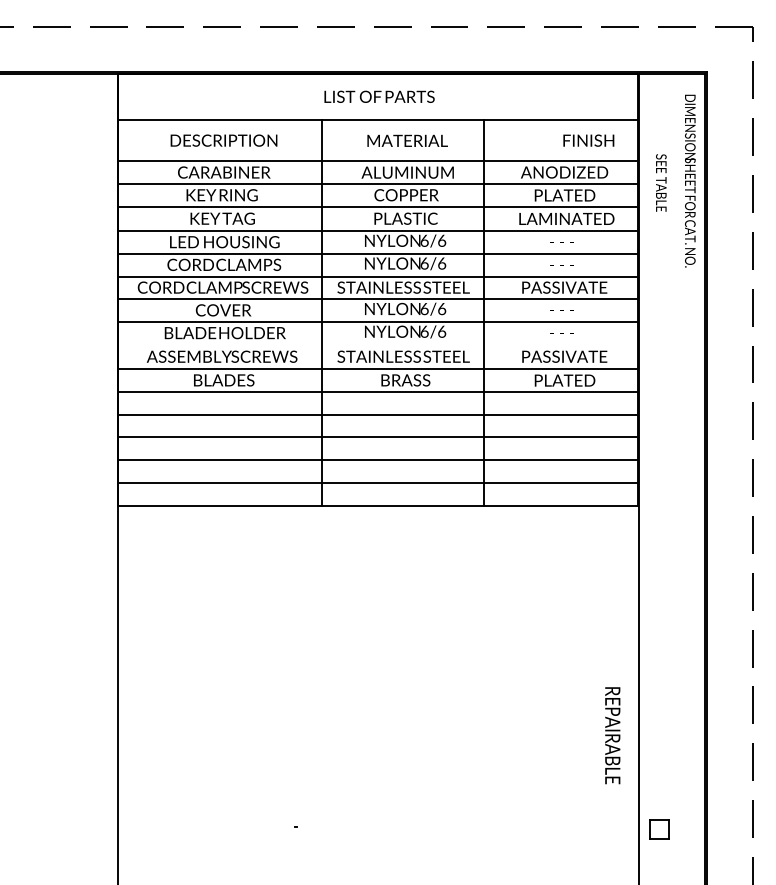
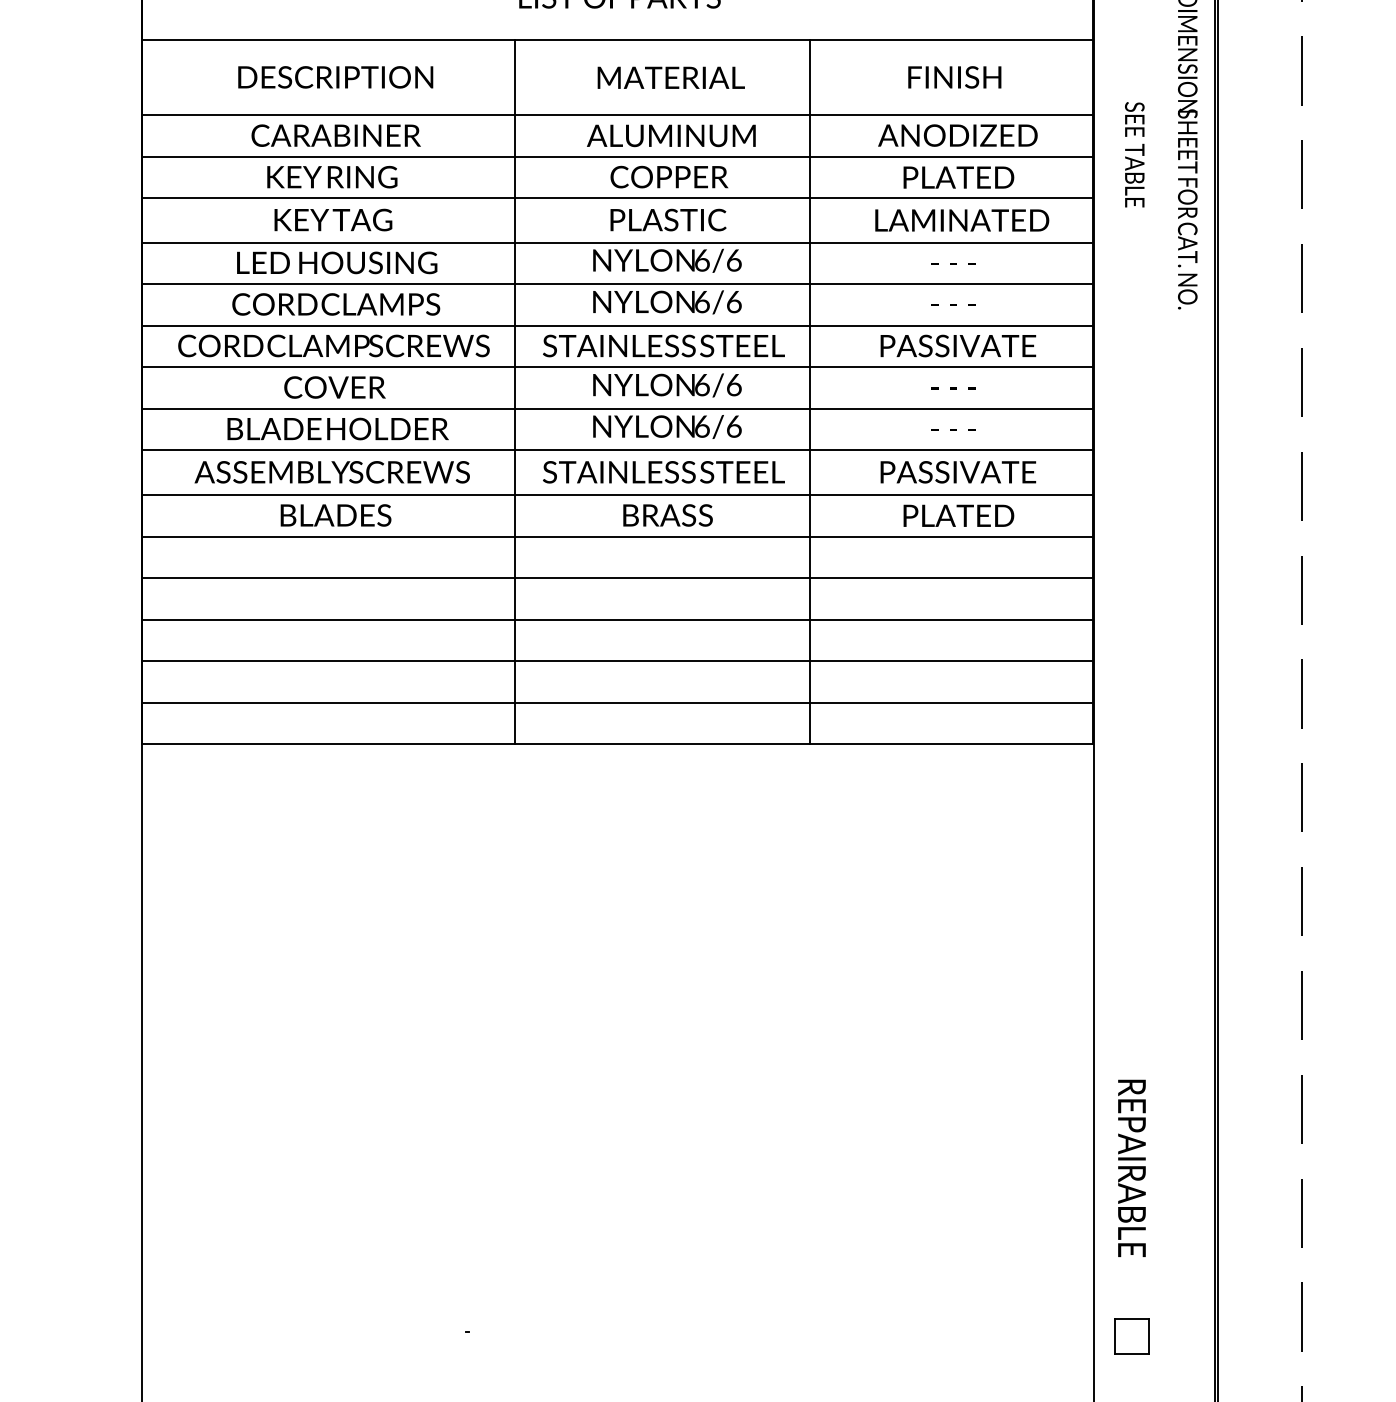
text: (588, 140) -> (954, 77), moved
line: (378, 344) -> (618, 449), added
text: (612, 735) -> (1131, 1168), moved

